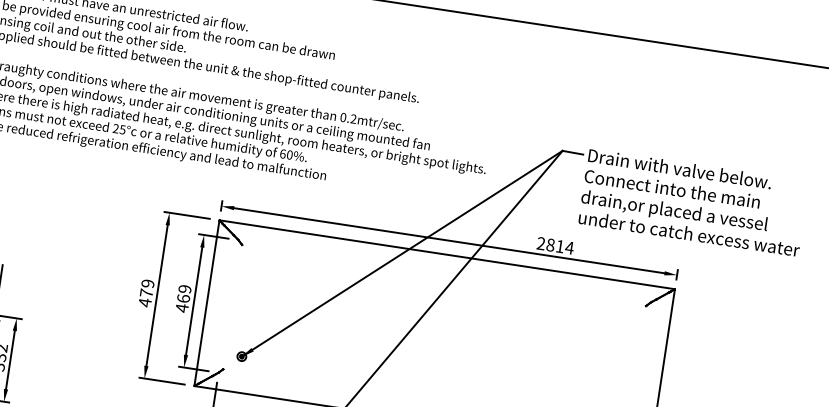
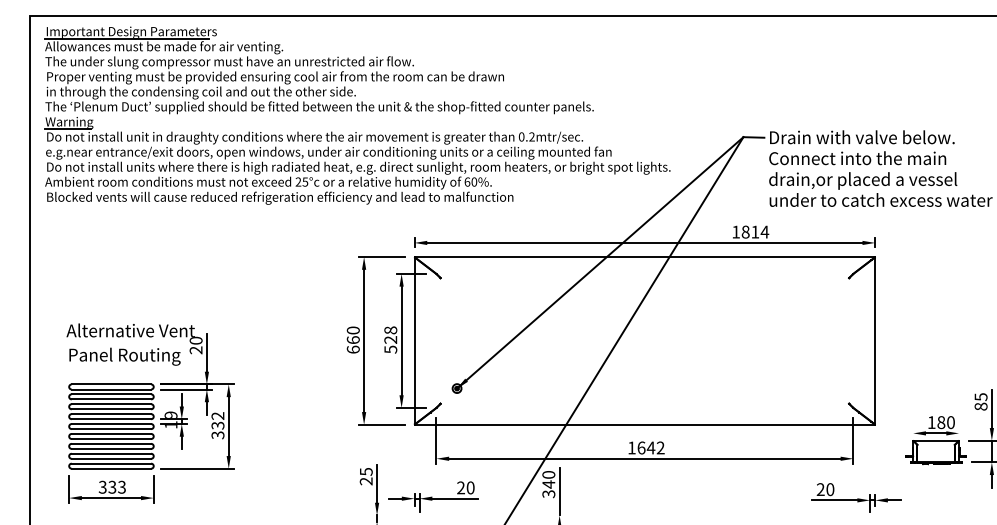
text: (540, 242) -> (735, 231), 2814 -> 1814
text: (145, 293) -> (352, 340), 479 -> 660
text: (183, 298) -> (390, 339), 469 -> 528

